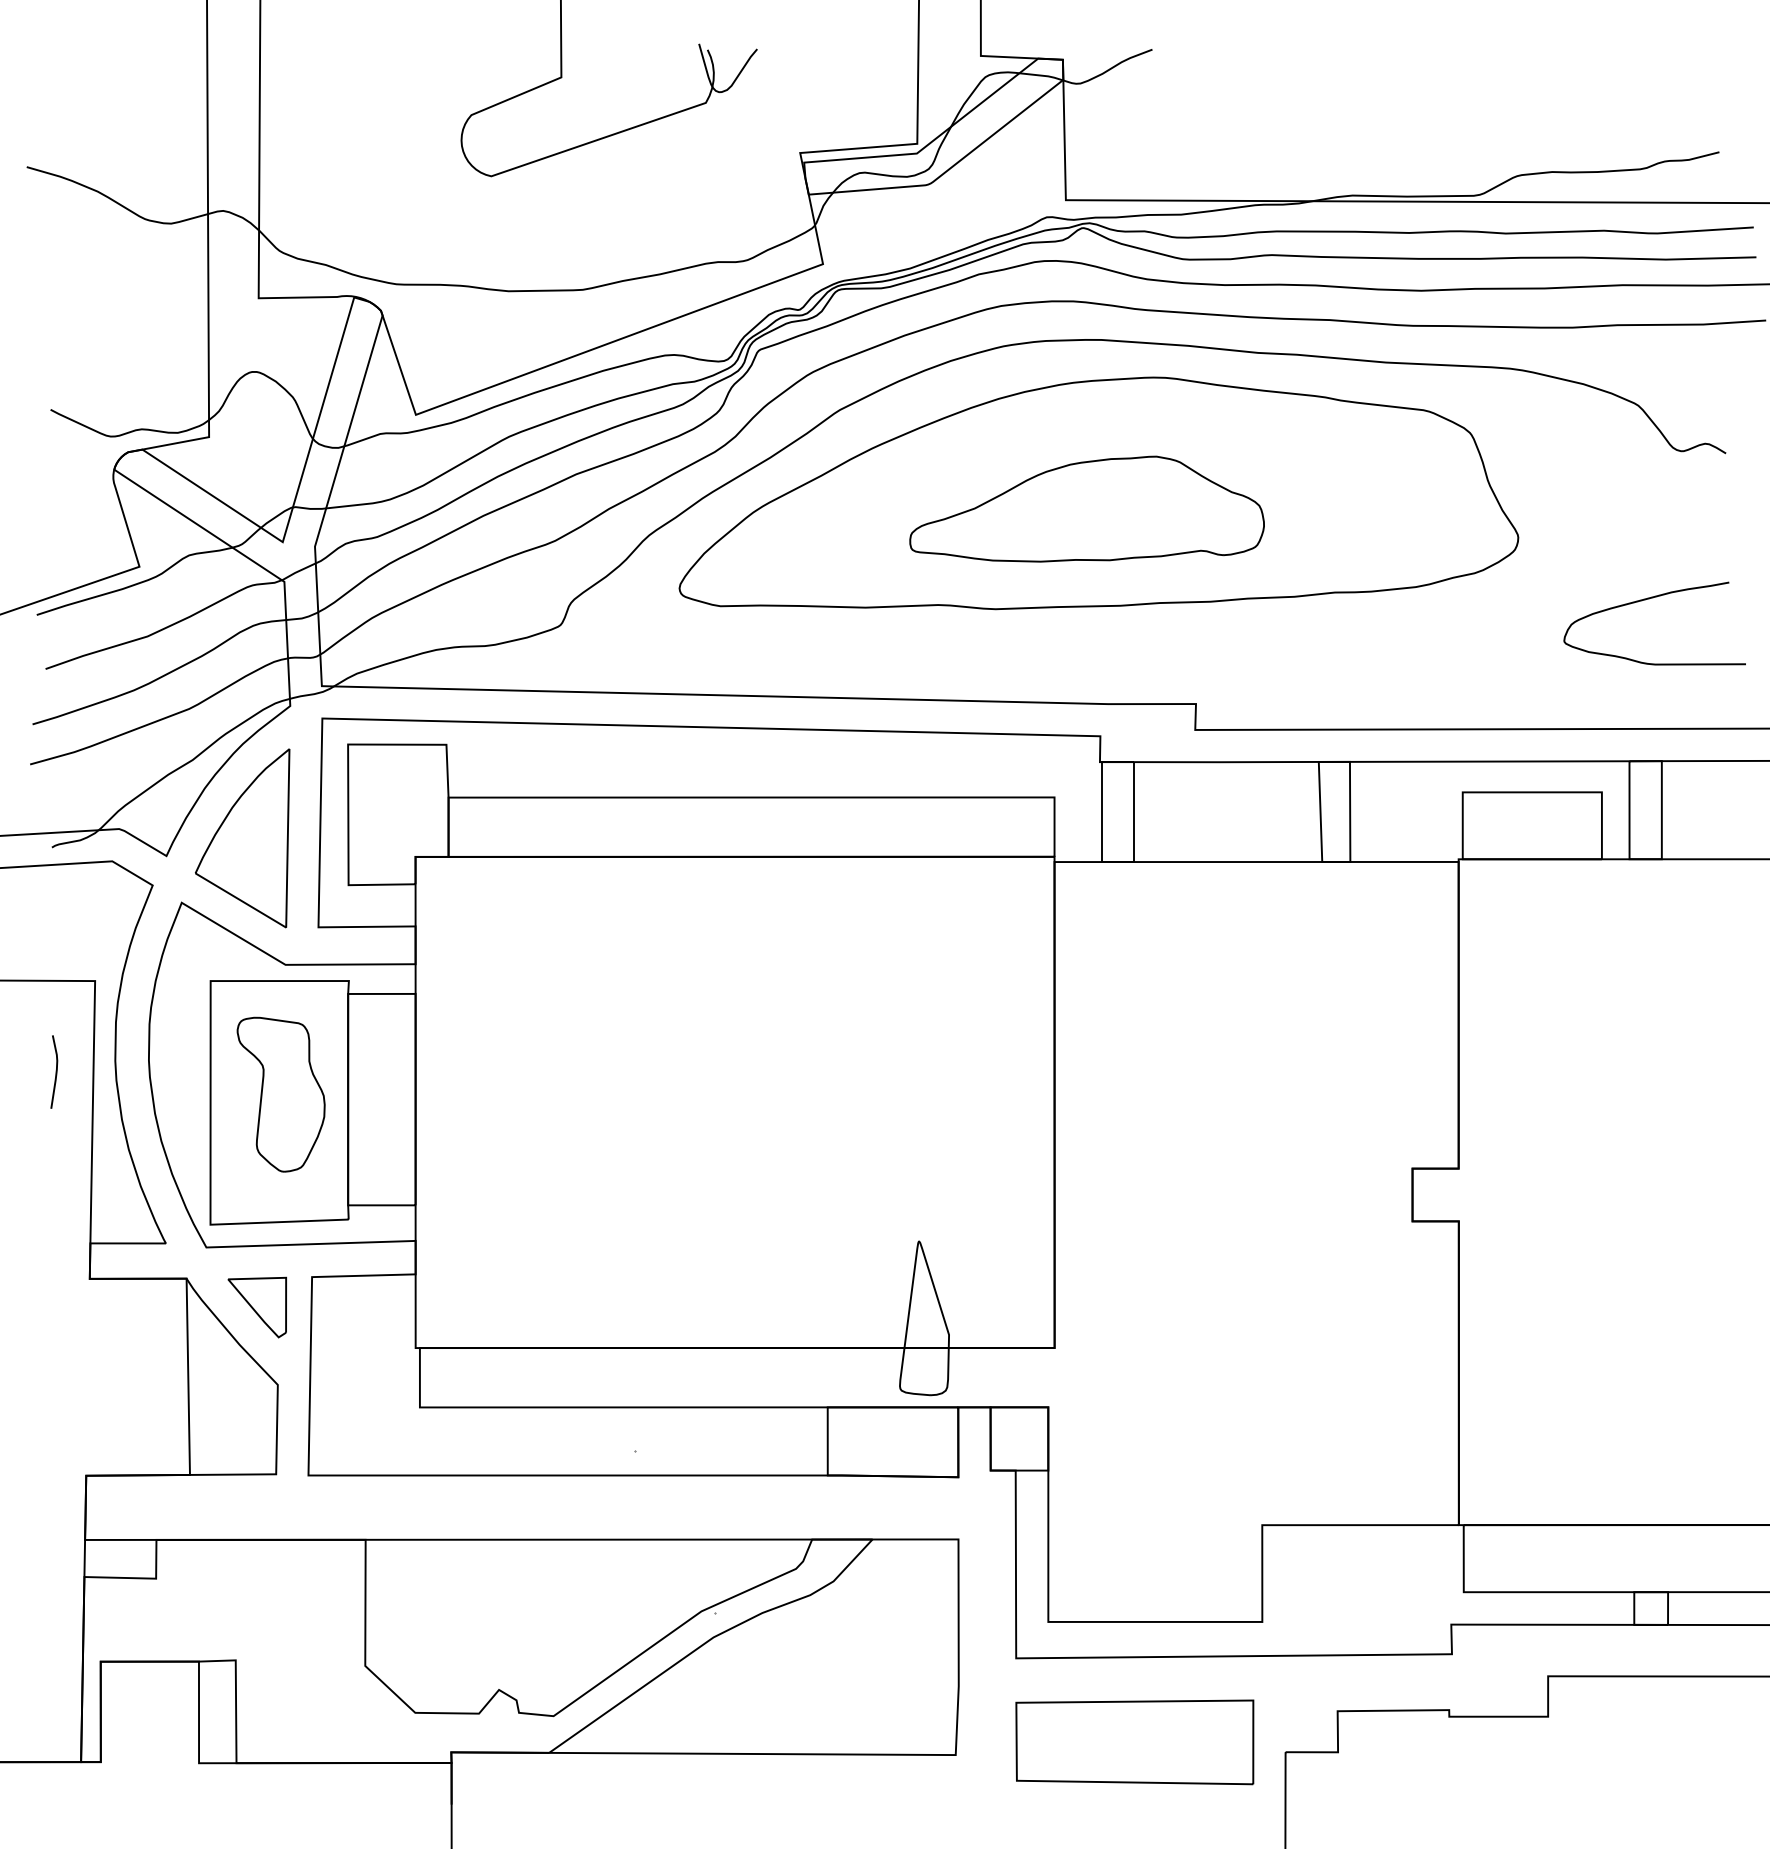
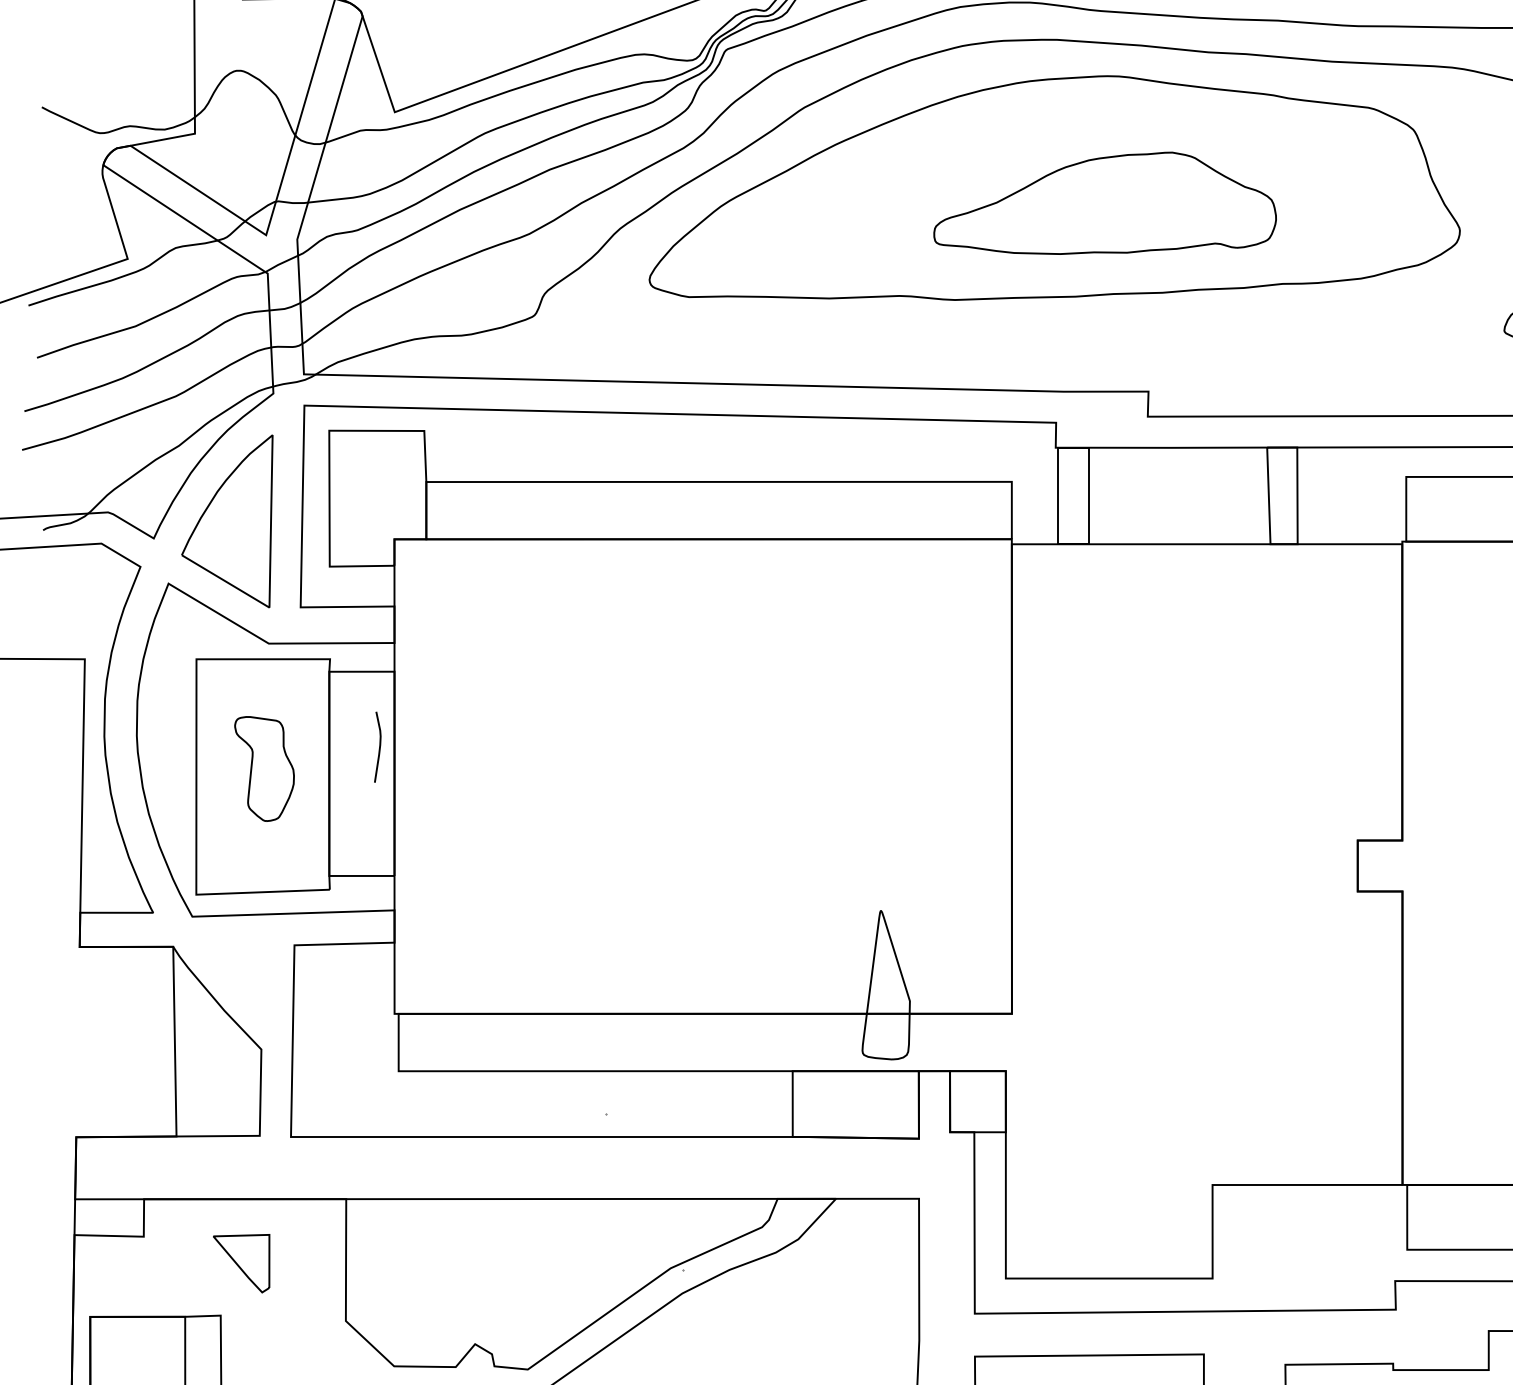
part: (1086, 508) -> (1104, 202), moved
curve: (55, 1071) -> (378, 746), moved
part: (280, 1094) -> (263, 768), size x0.7
part: (256, 1307) -> (240, 1263), moved

